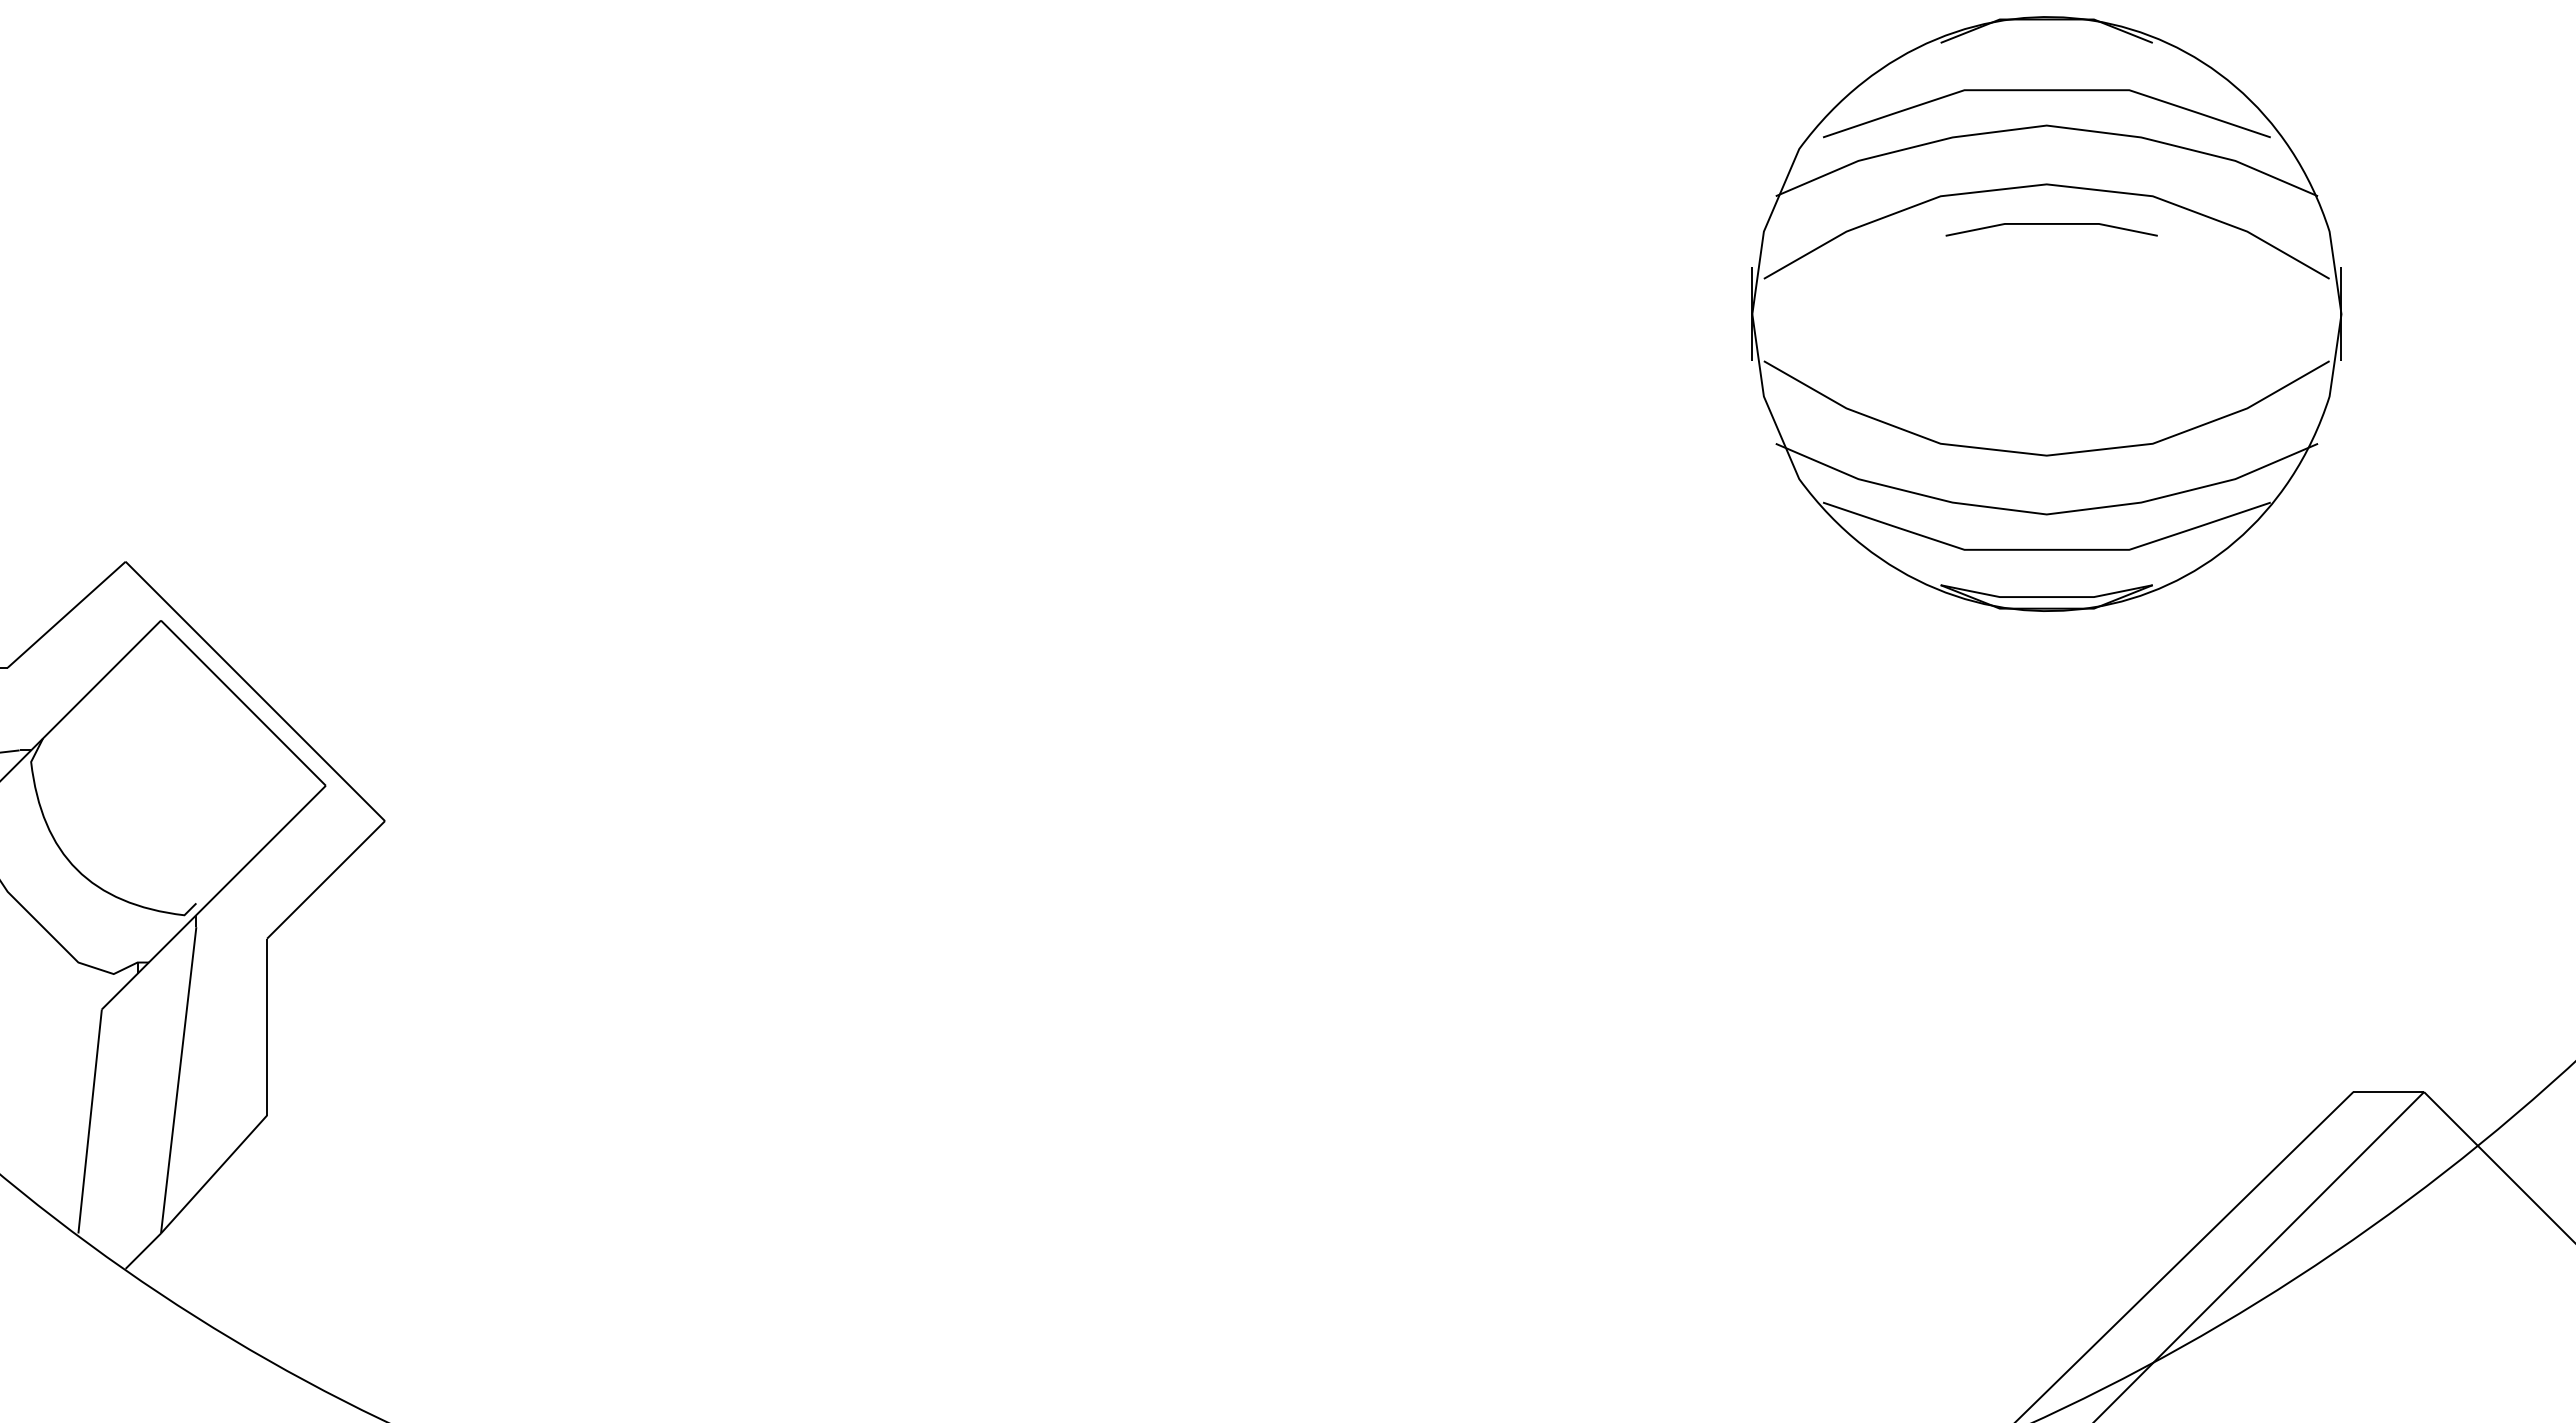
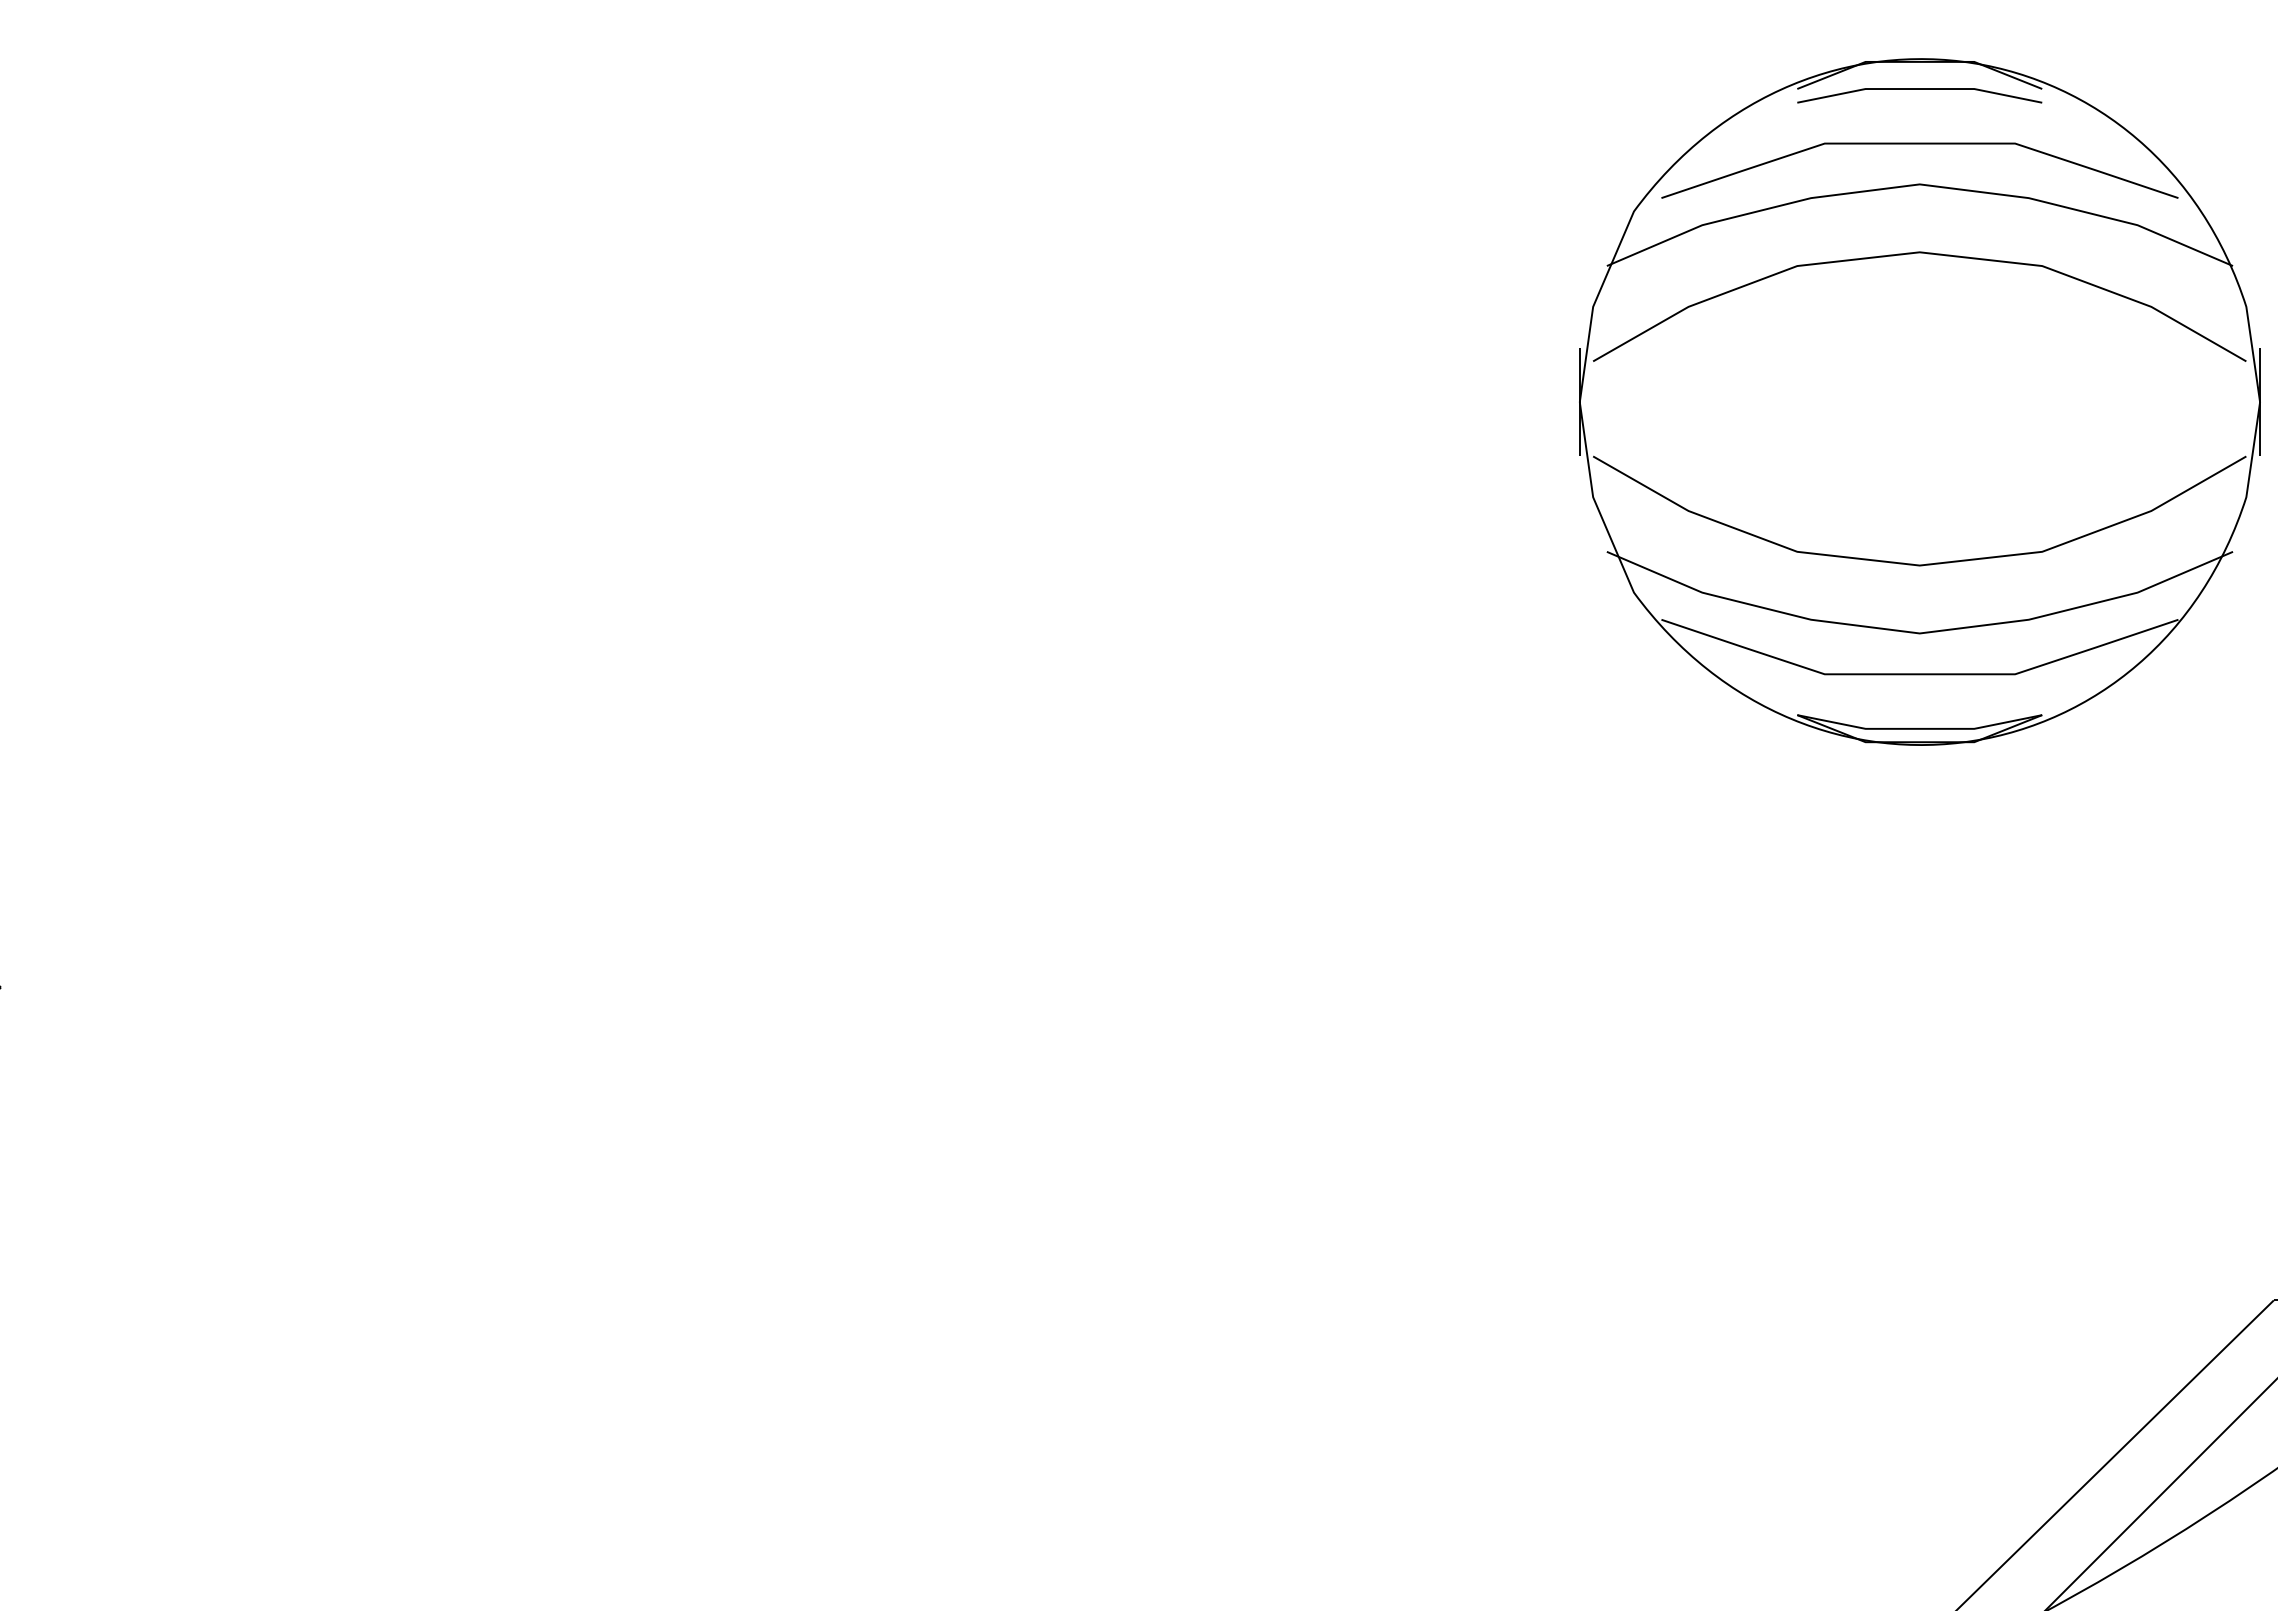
curve: (2051, 224) -> (1919, 89), moved

